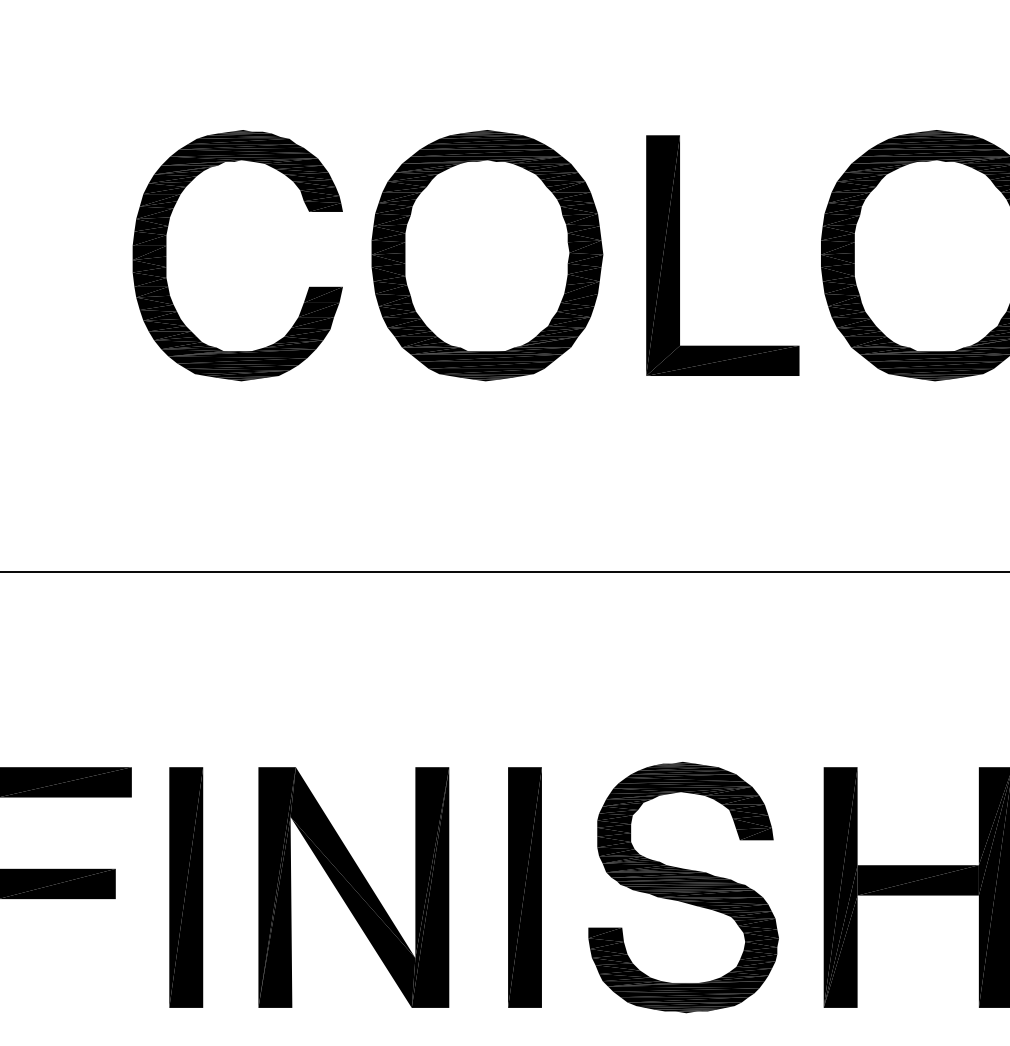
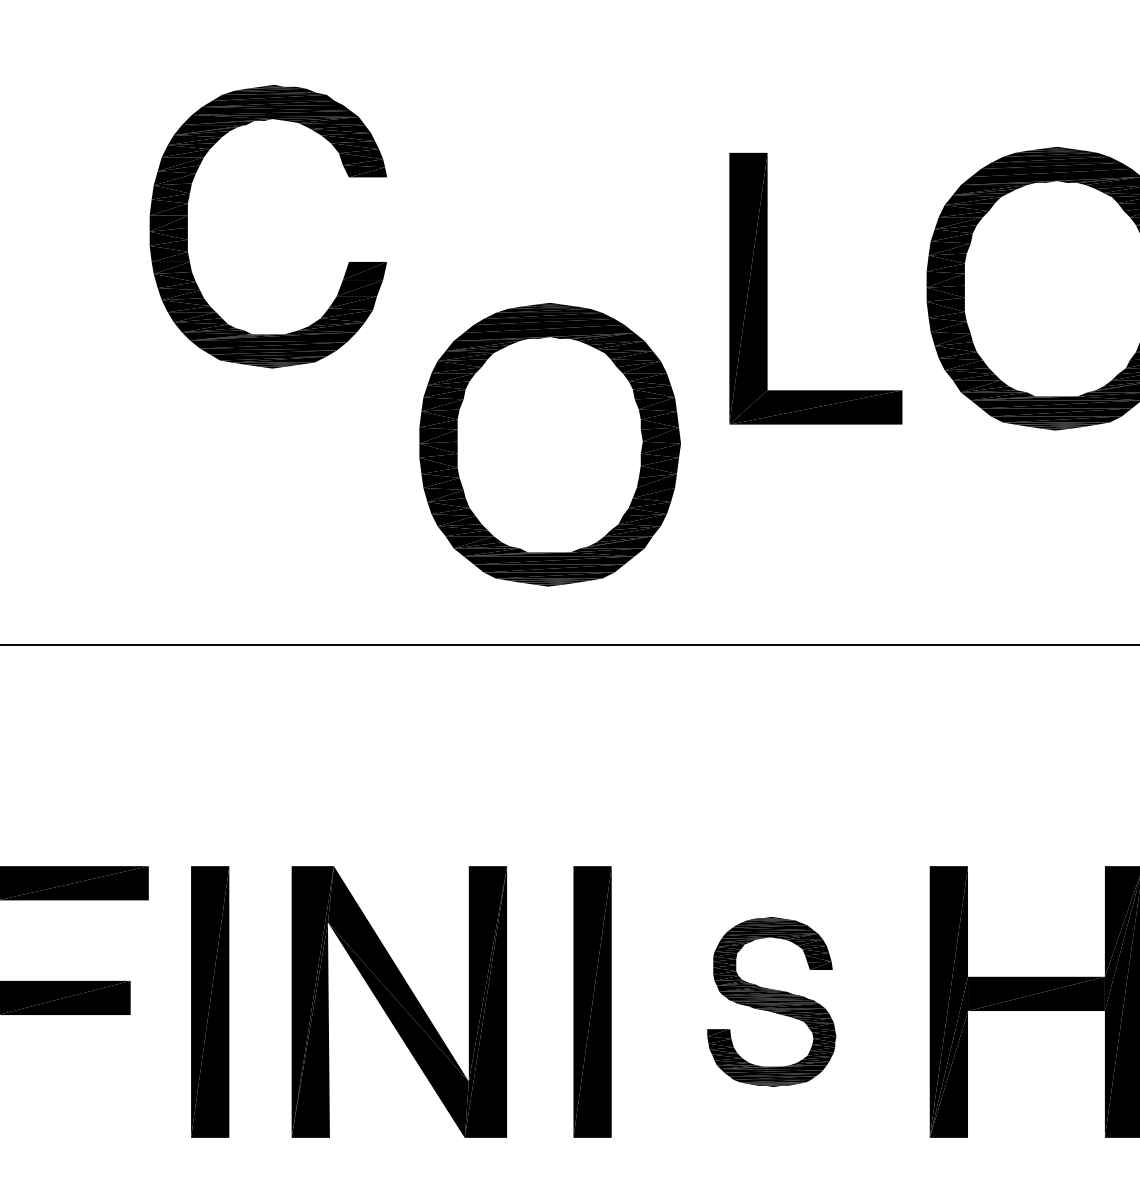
part: (166, 255) -> (187, 226), moved
part: (486, 255) -> (549, 444), moved
part: (683, 887) -> (771, 1001), size x0.6

